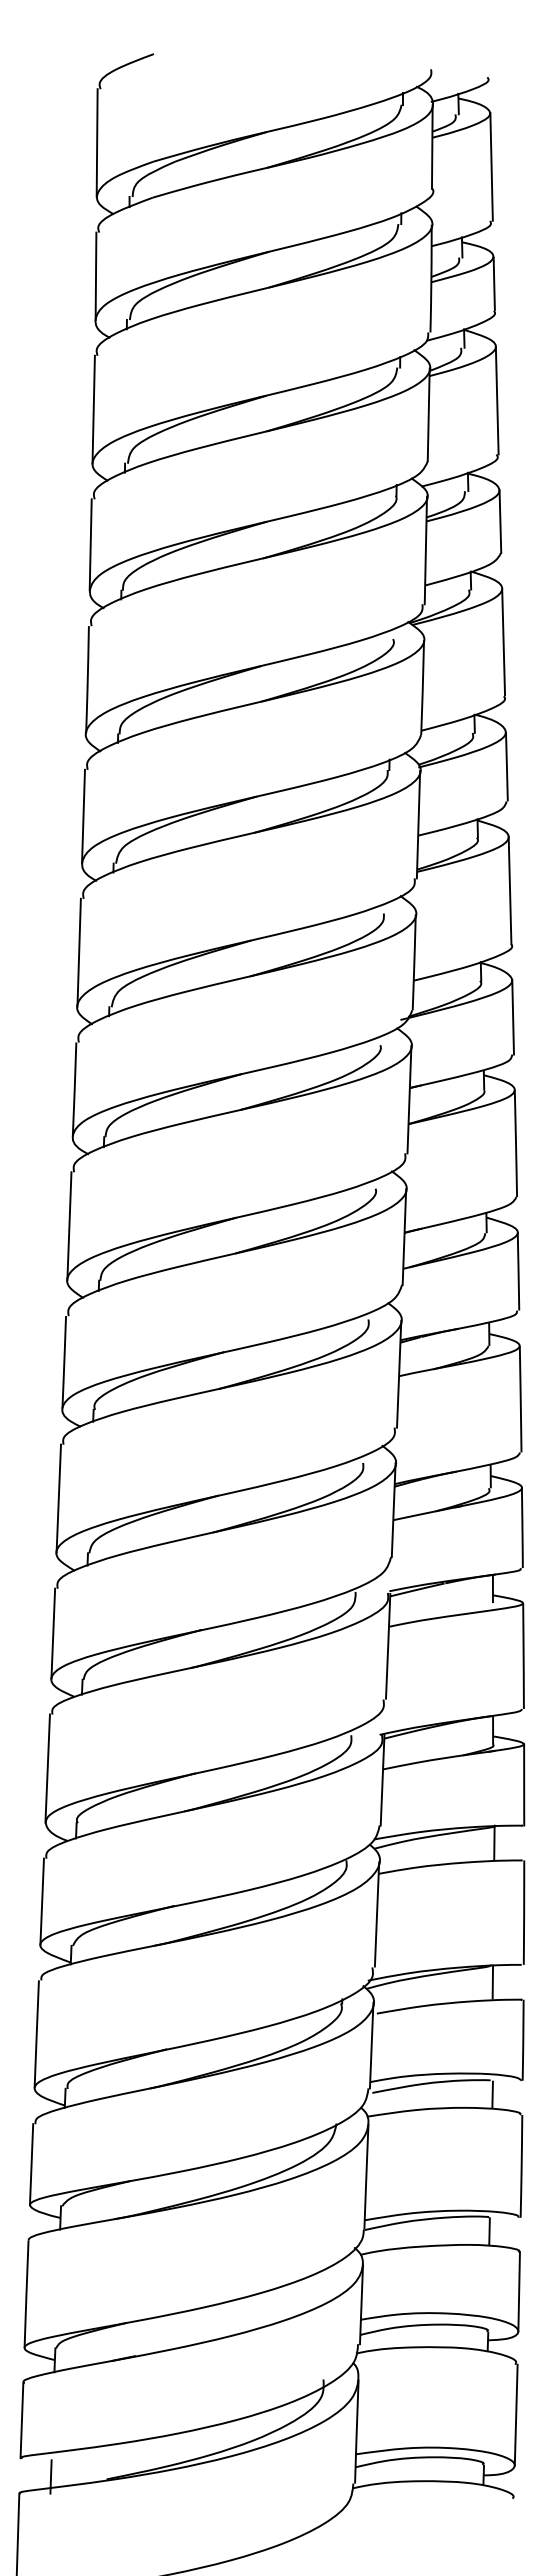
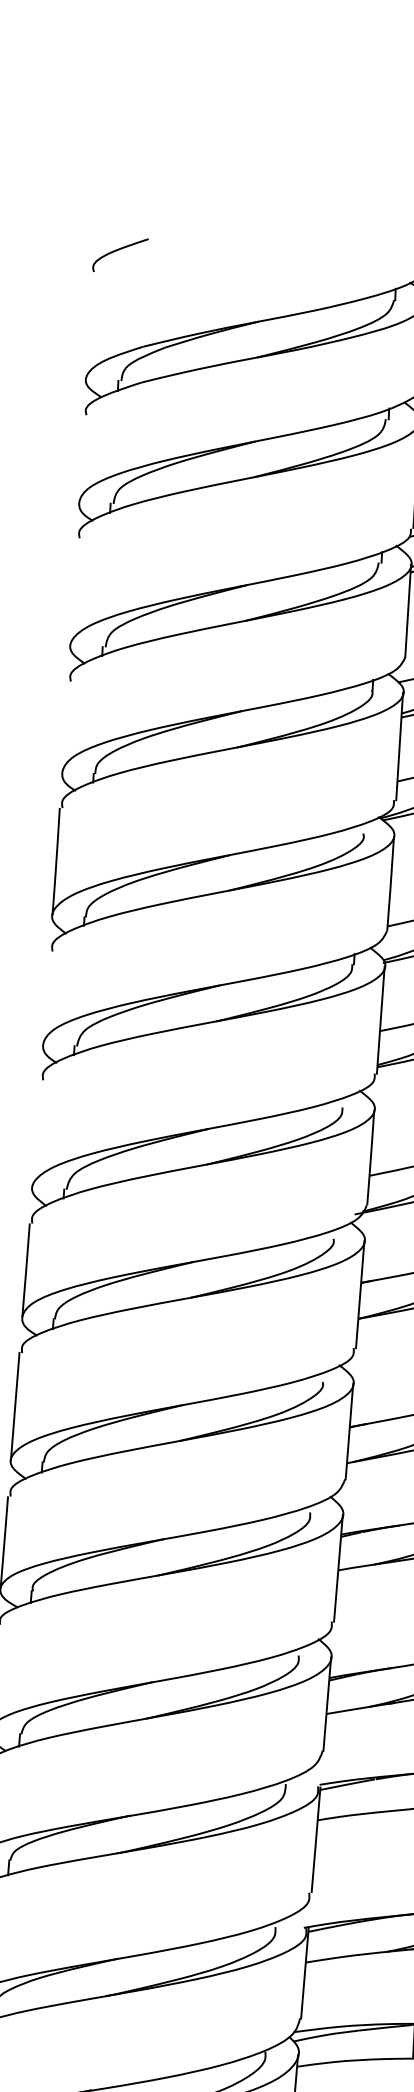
line: (96, 142) -> (87, 325), removed
line: (95, 275) -> (81, 457), removed
line: (93, 409) -> (73, 591), removed
line: (90, 544) -> (64, 726), removed
line: (83, 815) -> (46, 996), removed
line: (78, 952) -> (35, 1133), removed

